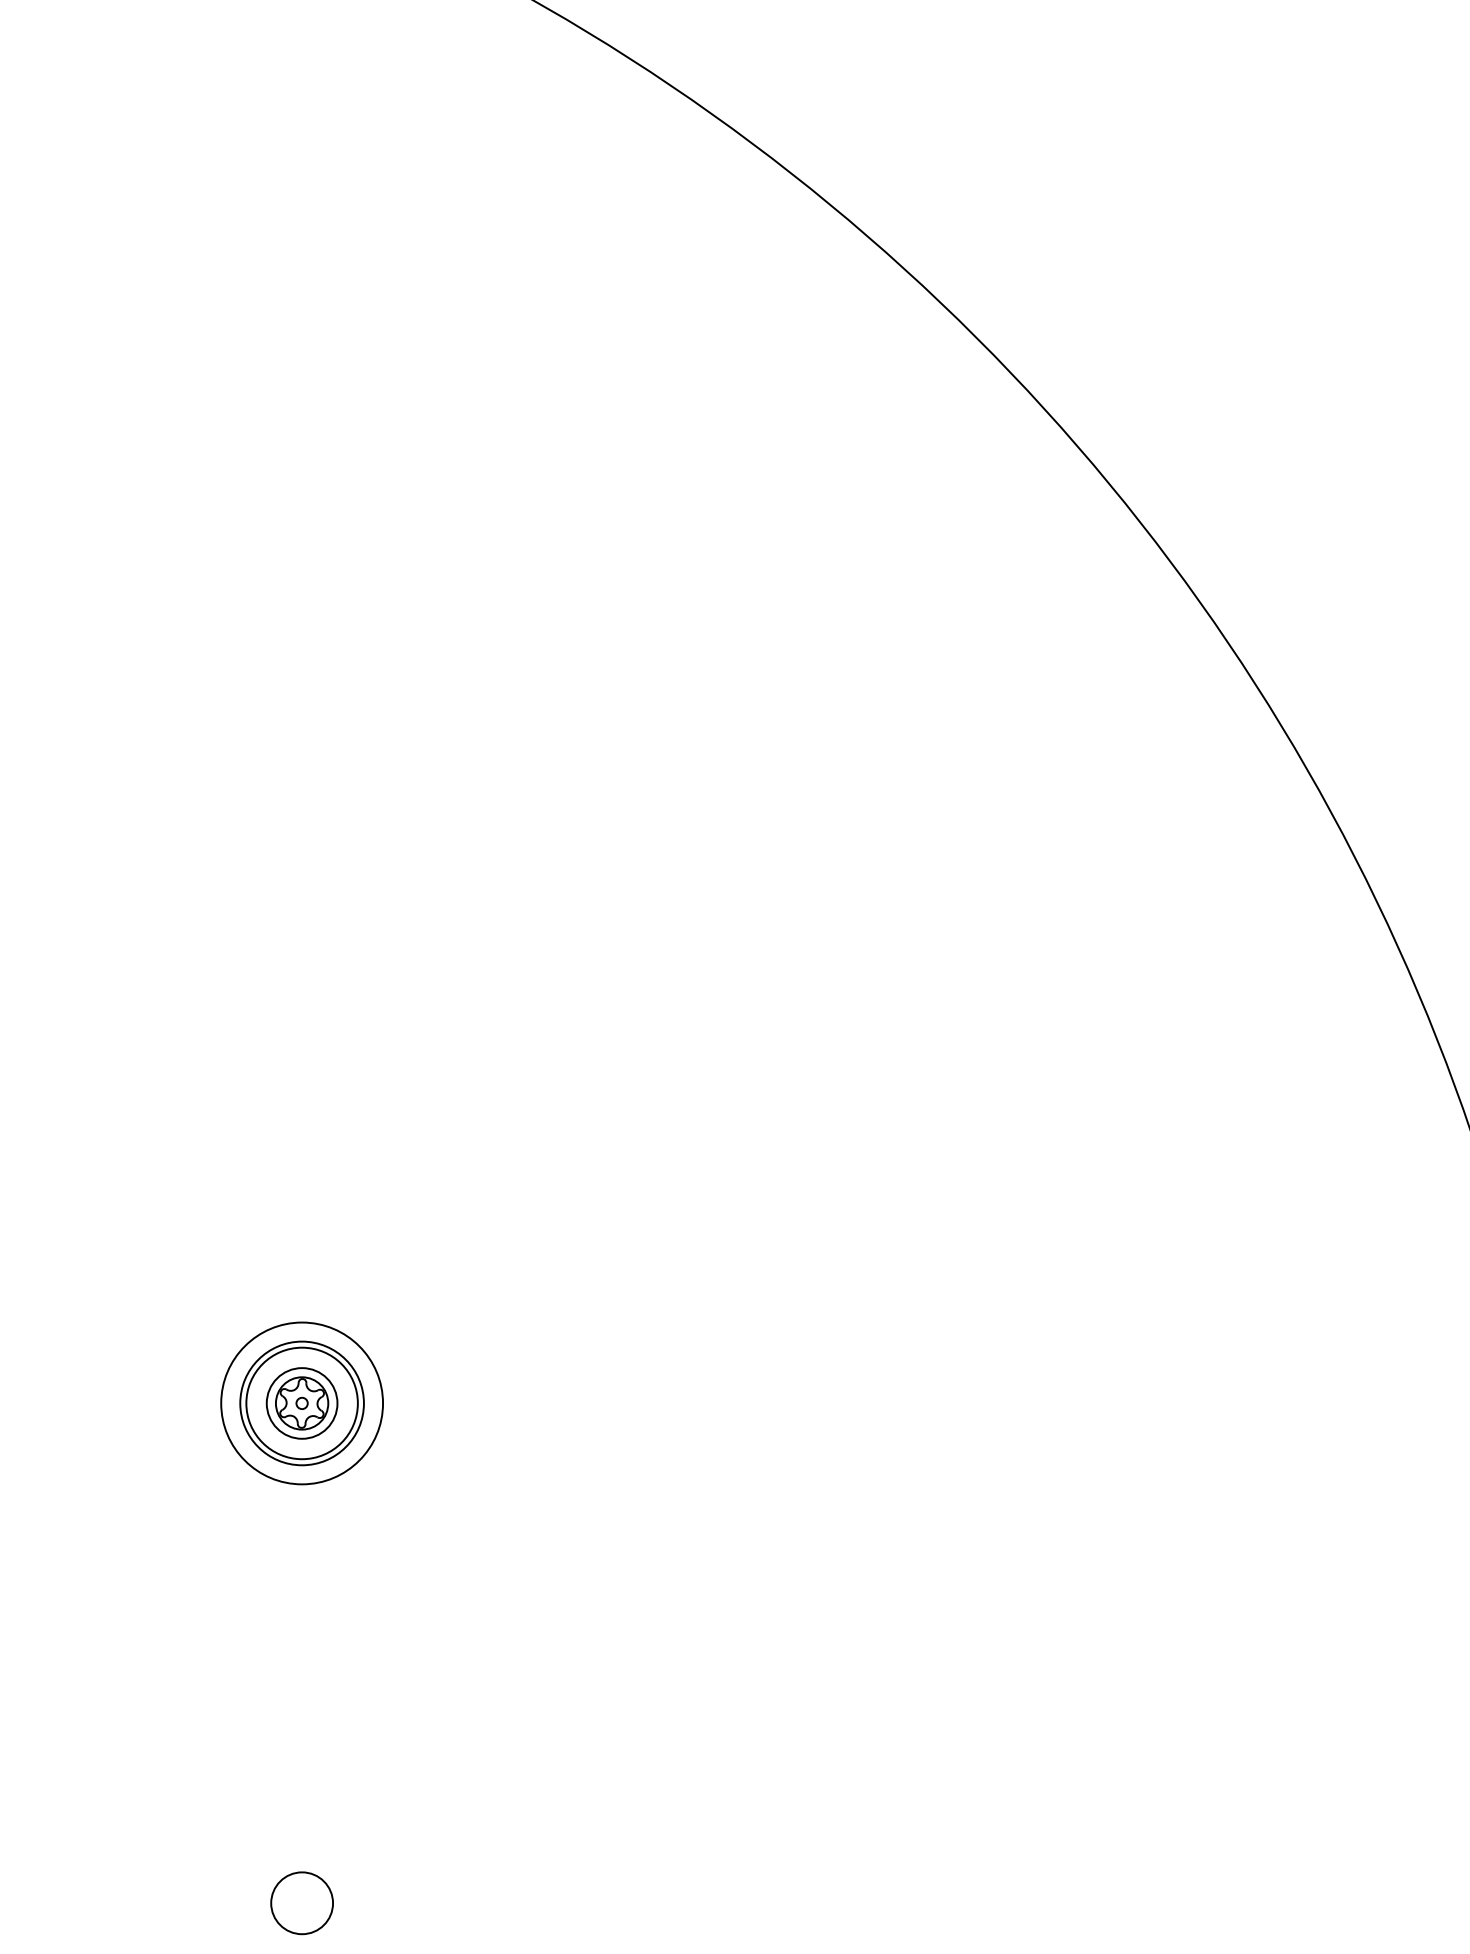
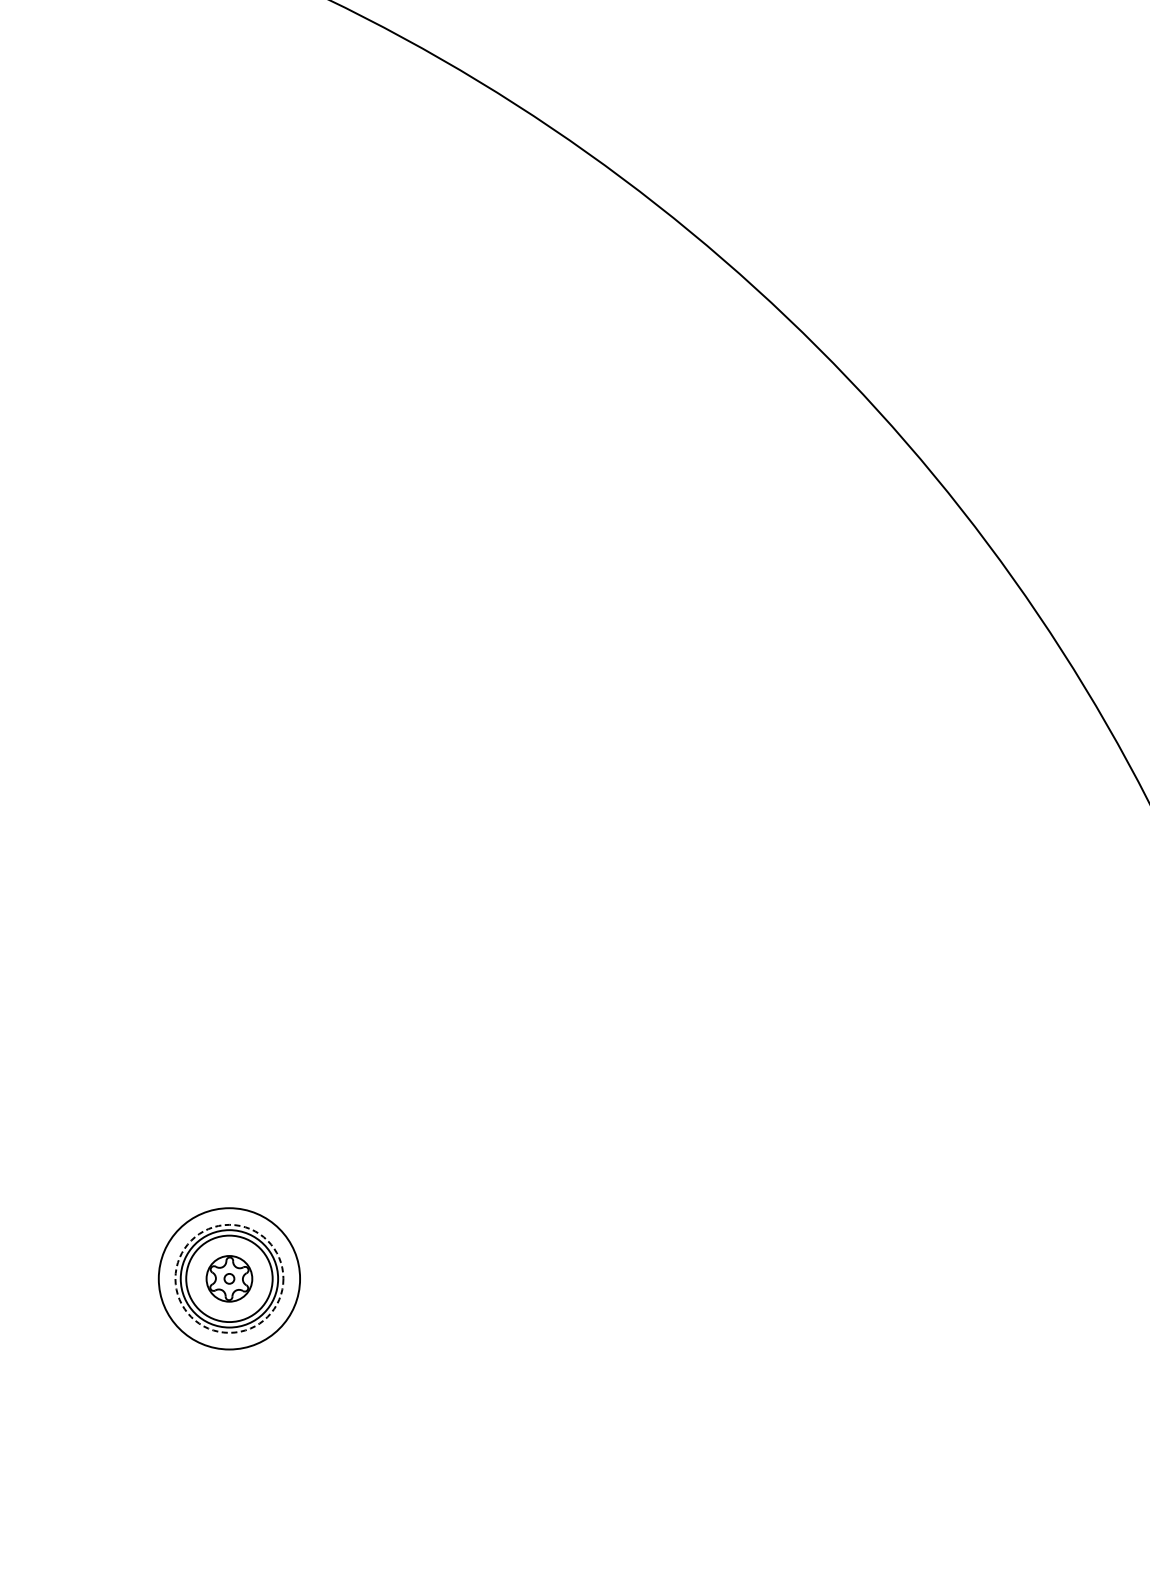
circle: (301, 1403) -> (228, 1278), size x1.4
circle: (301, 1403) -> (228, 1278), solid -> dashed

